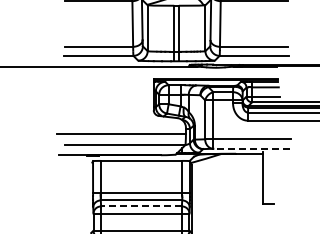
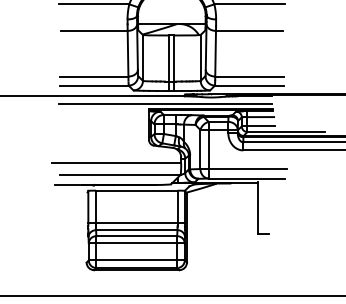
line: (170, 74) -> (165, 104), added
line: (251, 148) -> (246, 178), dashed -> solid
line: (141, 206) -> (136, 236), dashed -> solid

